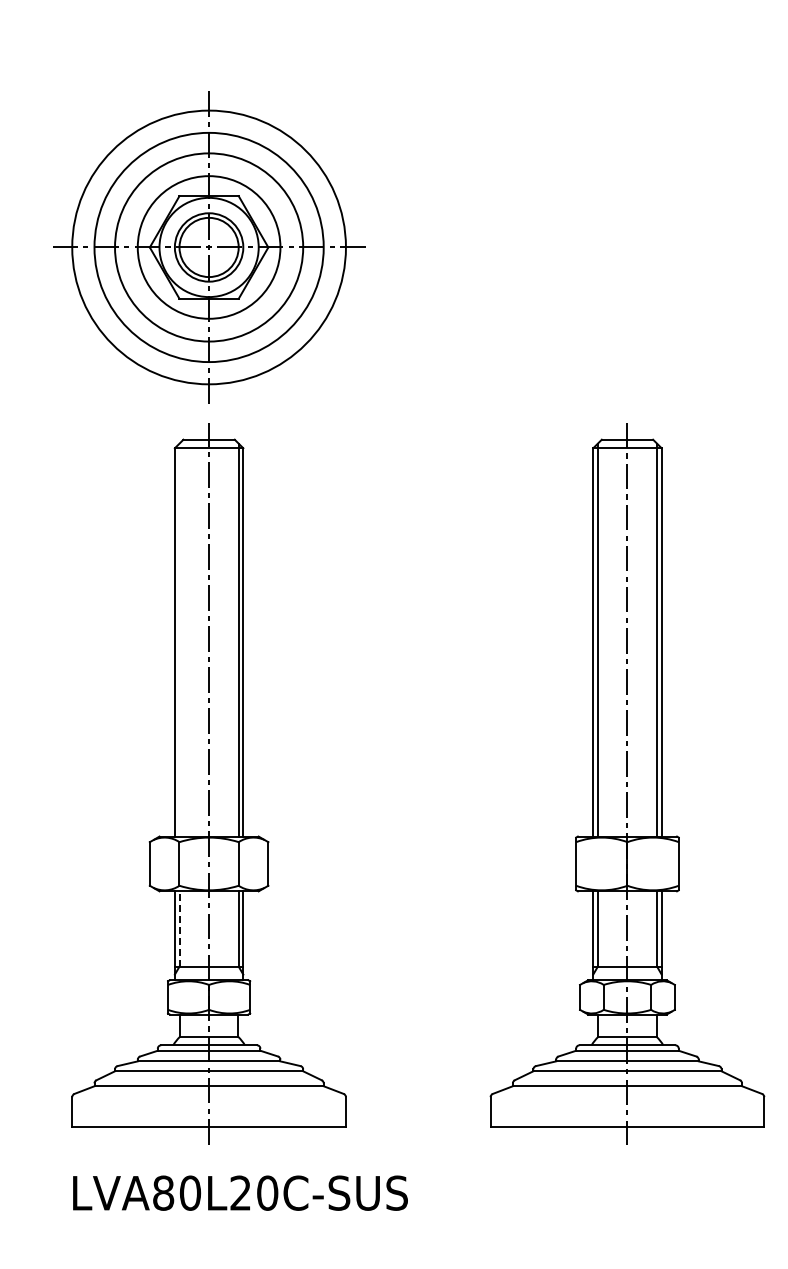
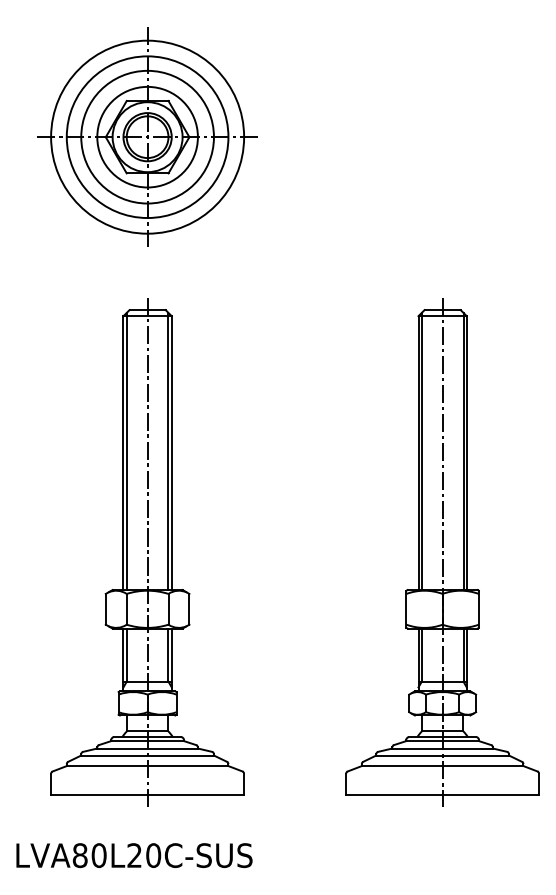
part: (209, 247) -> (147, 137), moved
line: (179, 639) -> (126, 451), added
line: (179, 928) -> (126, 654), dashed -> solid
text: (240, 1192) -> (134, 855), moved

